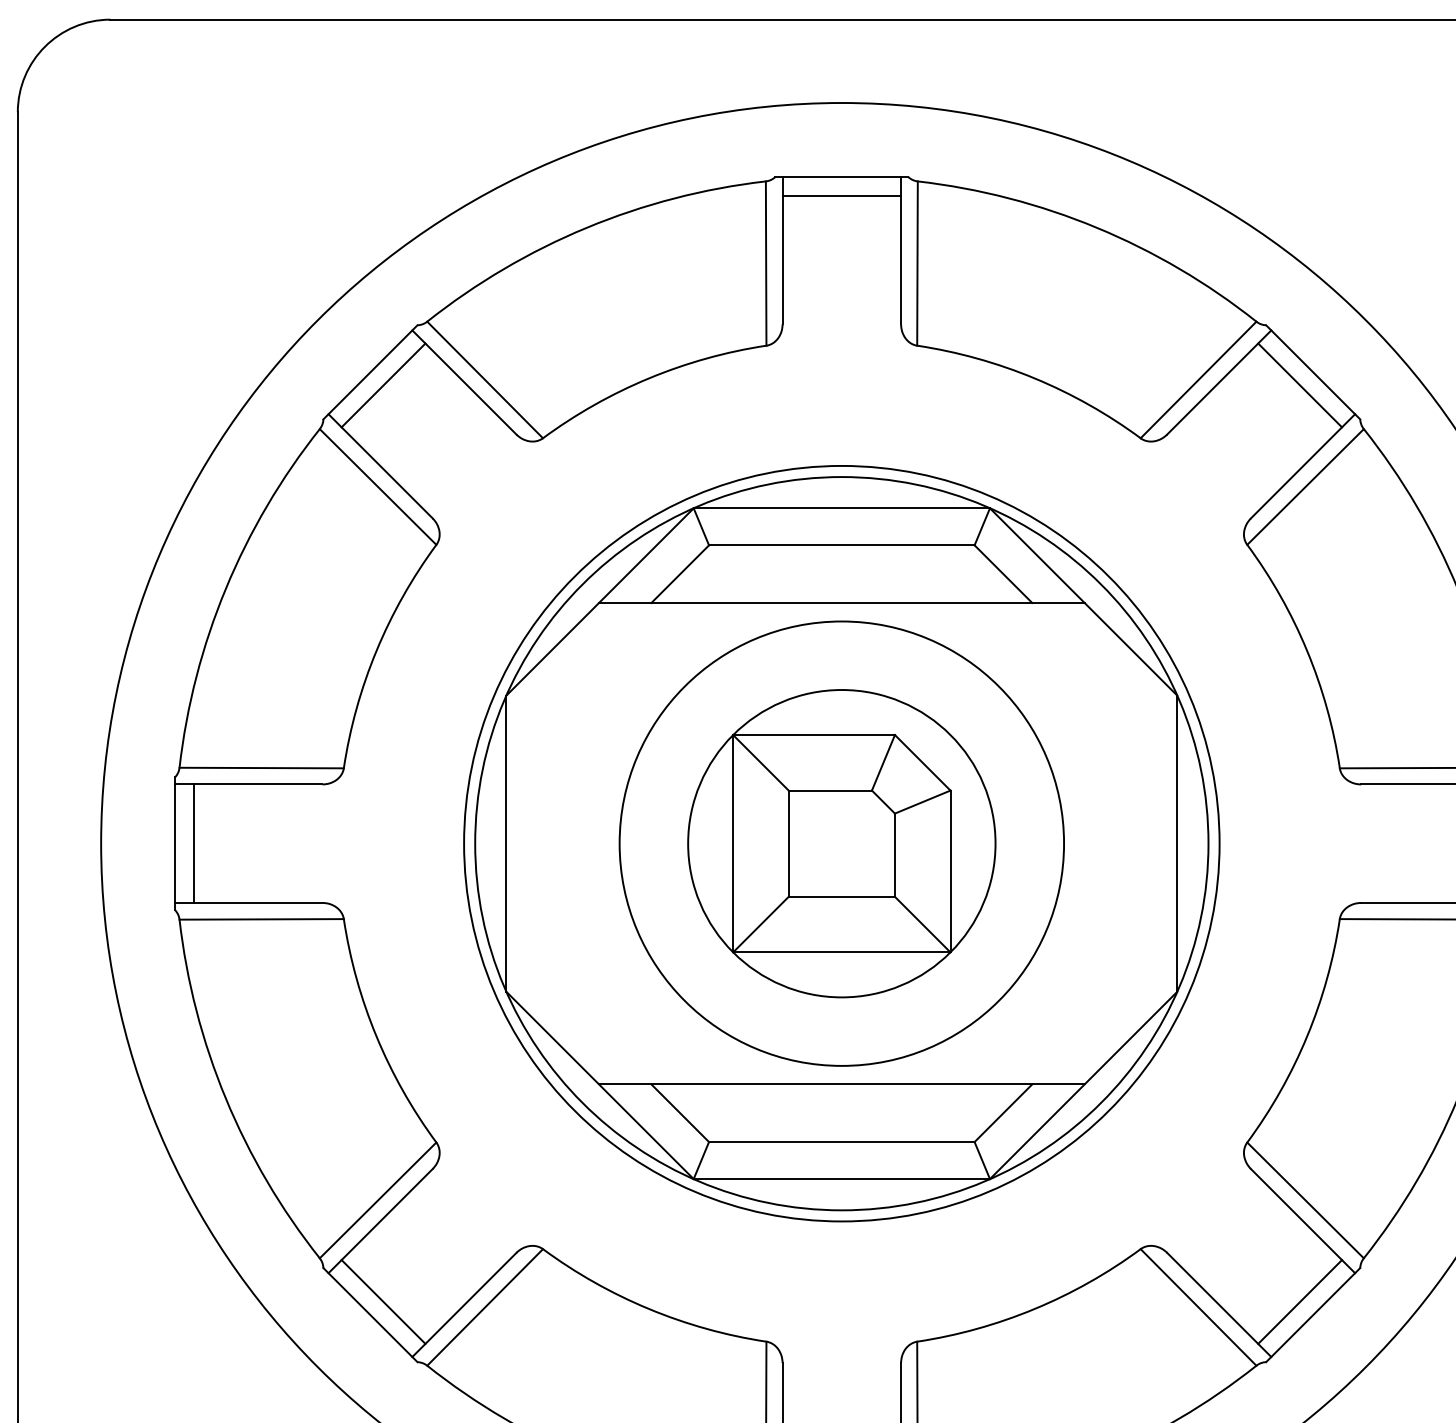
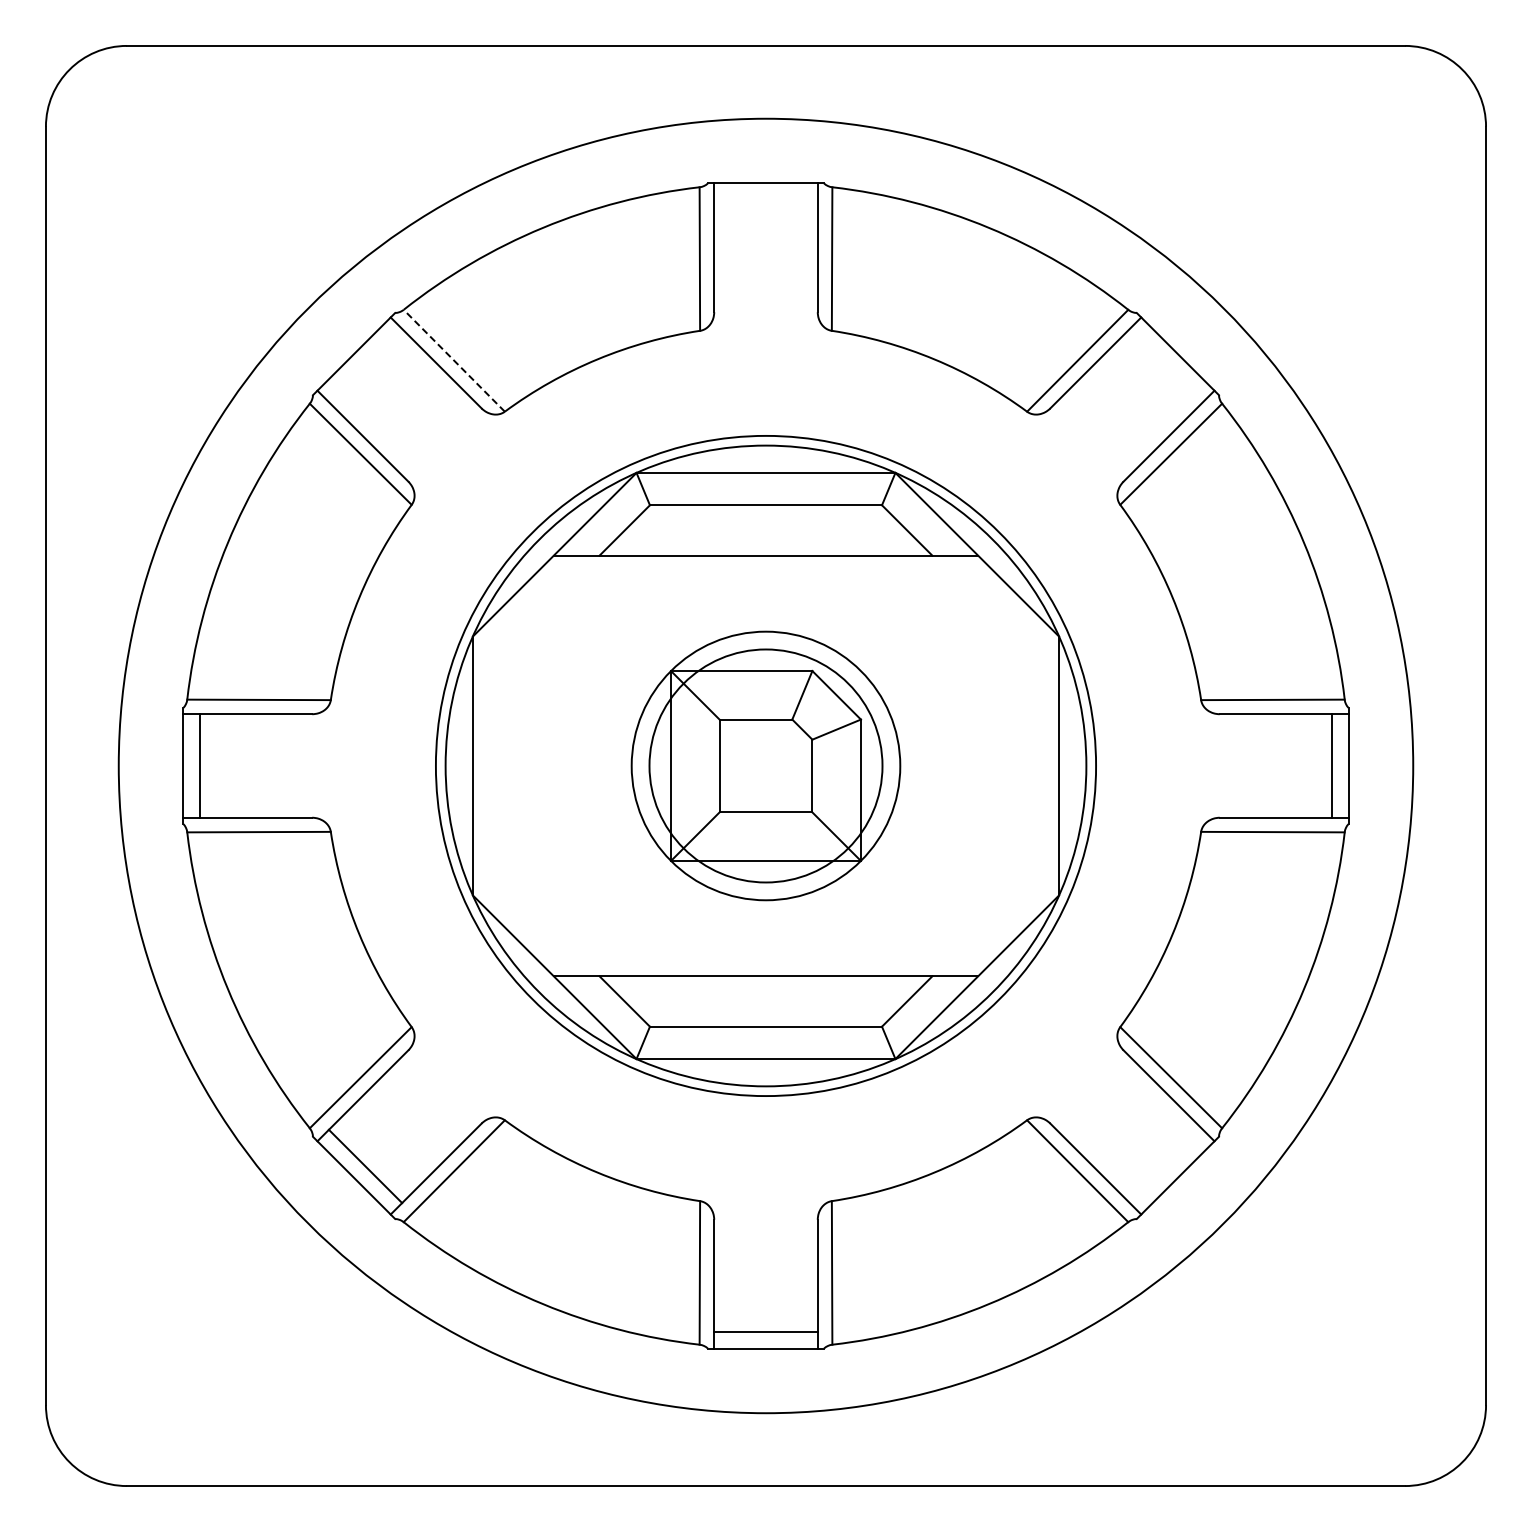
line: (841, 195) -> (765, 199), removed
line: (485, 379) -> (454, 360), solid -> dashed
line: (383, 385) -> (365, 365), removed
line: (1300, 385) -> (1166, 365), removed
circle: (841, 843) -> (765, 765), size x0.6
line: (1300, 1302) -> (1166, 1166), removed

